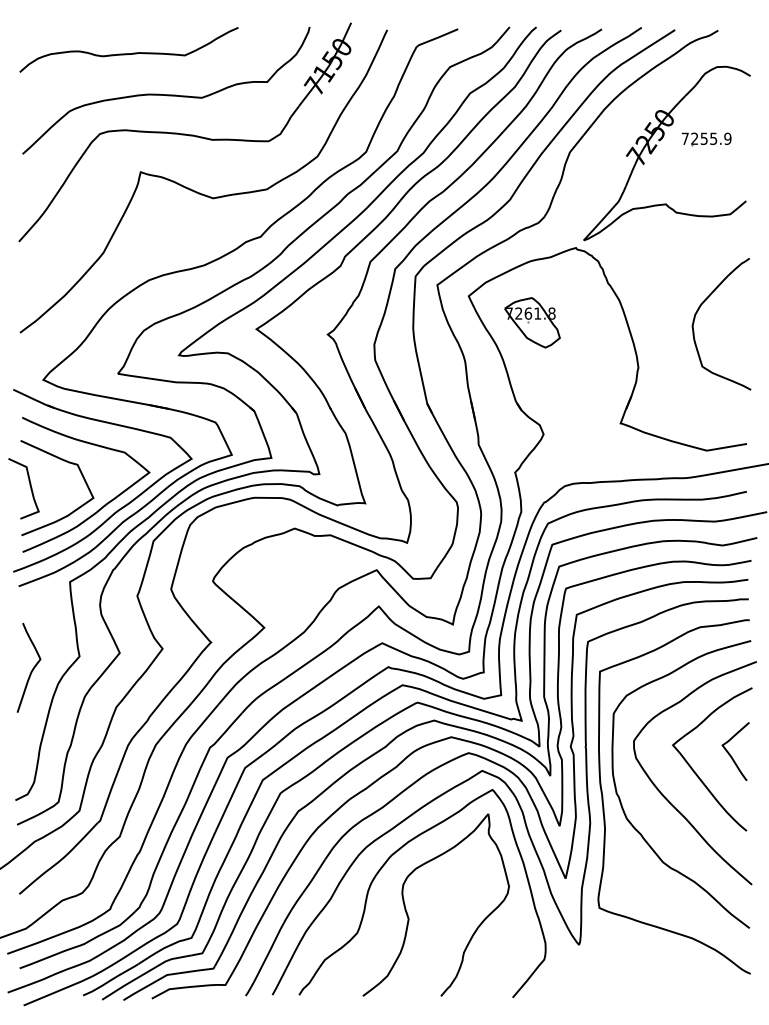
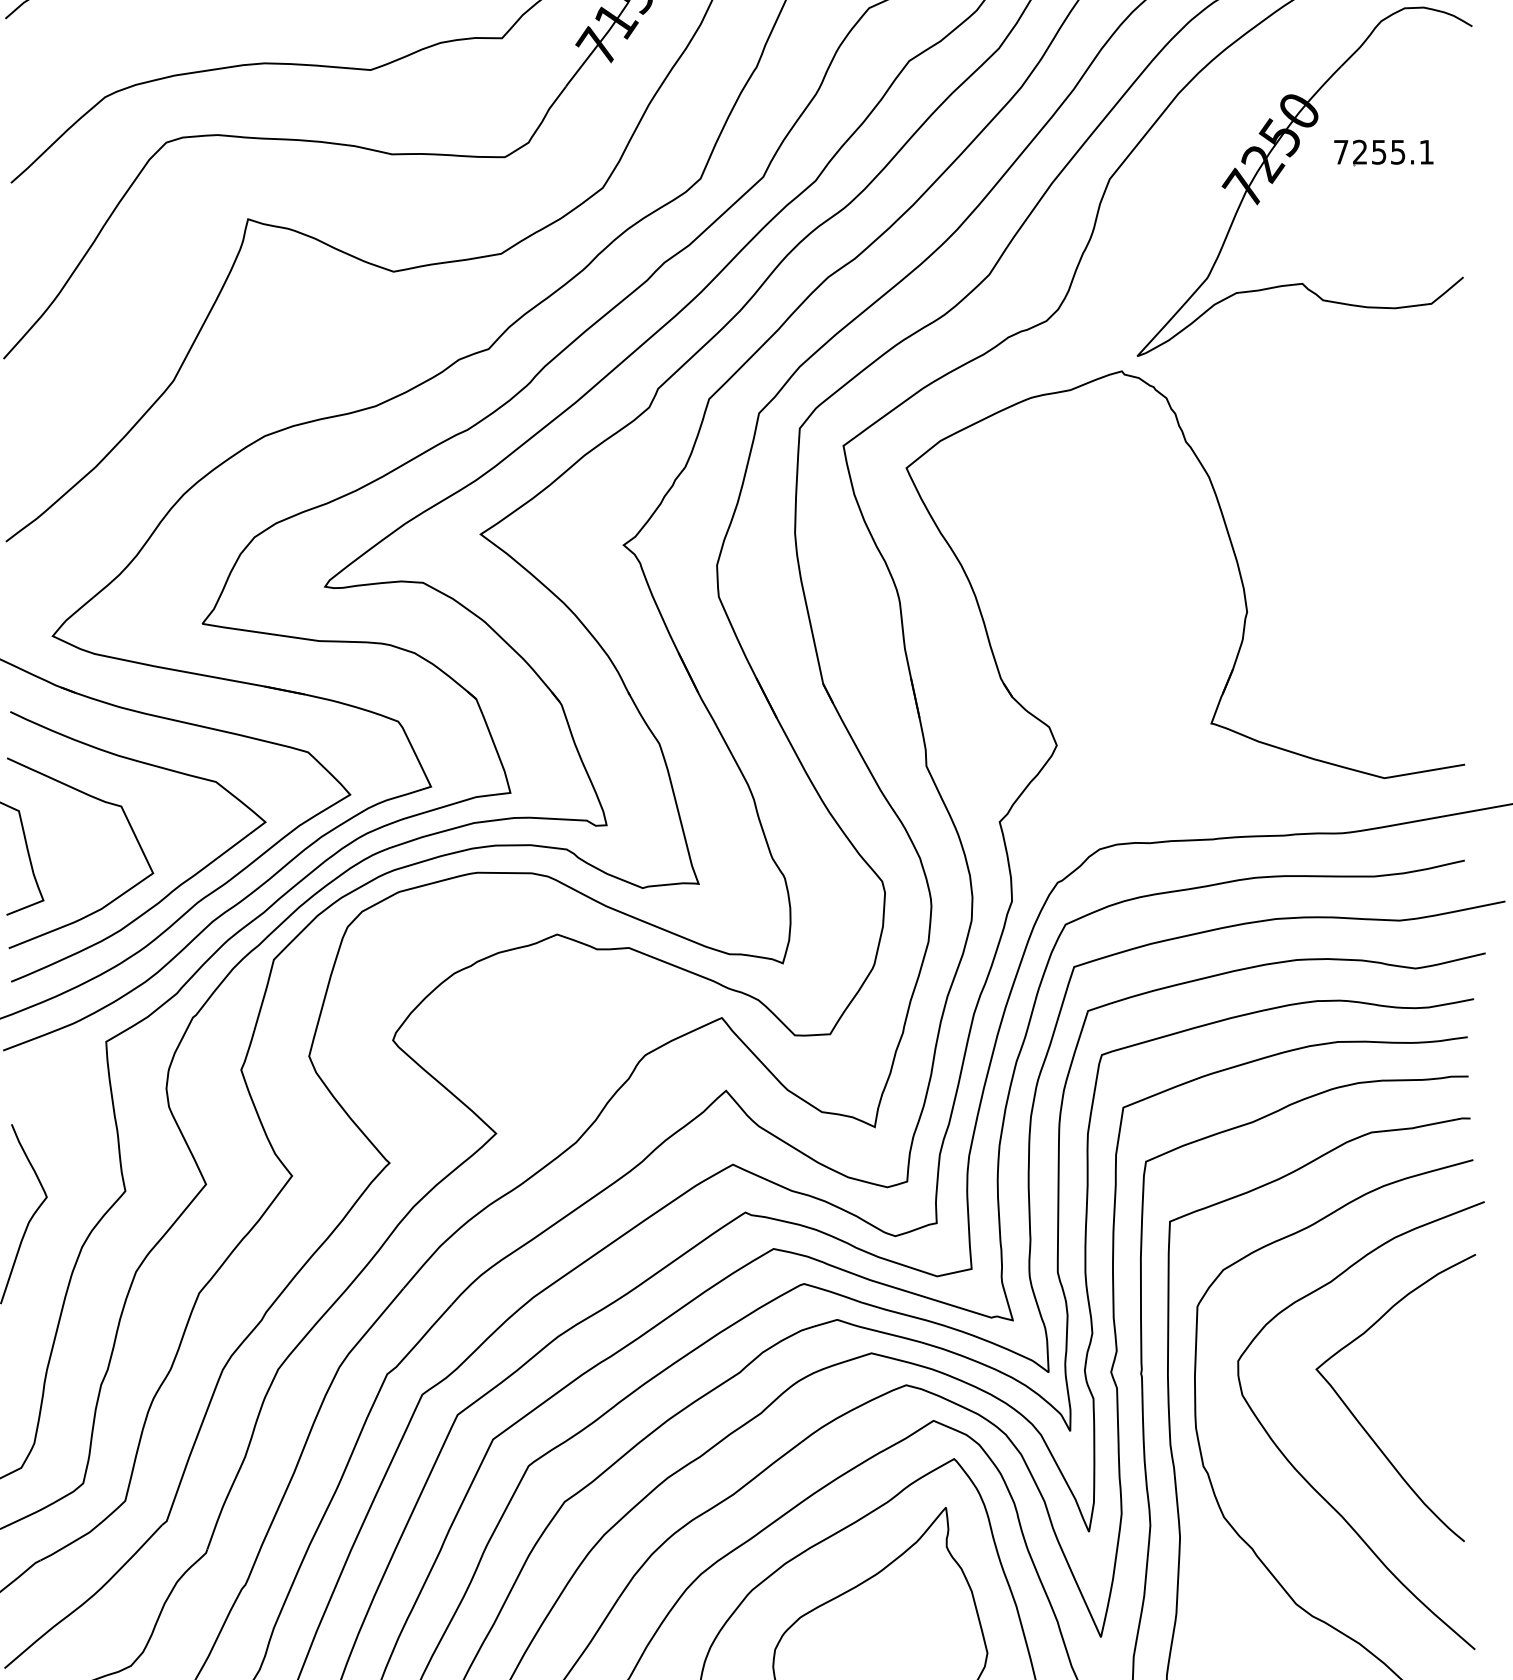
text: (727, 138) -> (1425, 151), 7255.9 -> 7255.1
curve: (697, 313) -> (1365, 502), removed
part: (532, 322) -> (1034, 520), removed
curve: (731, 755) -> (1433, 1390), removed

